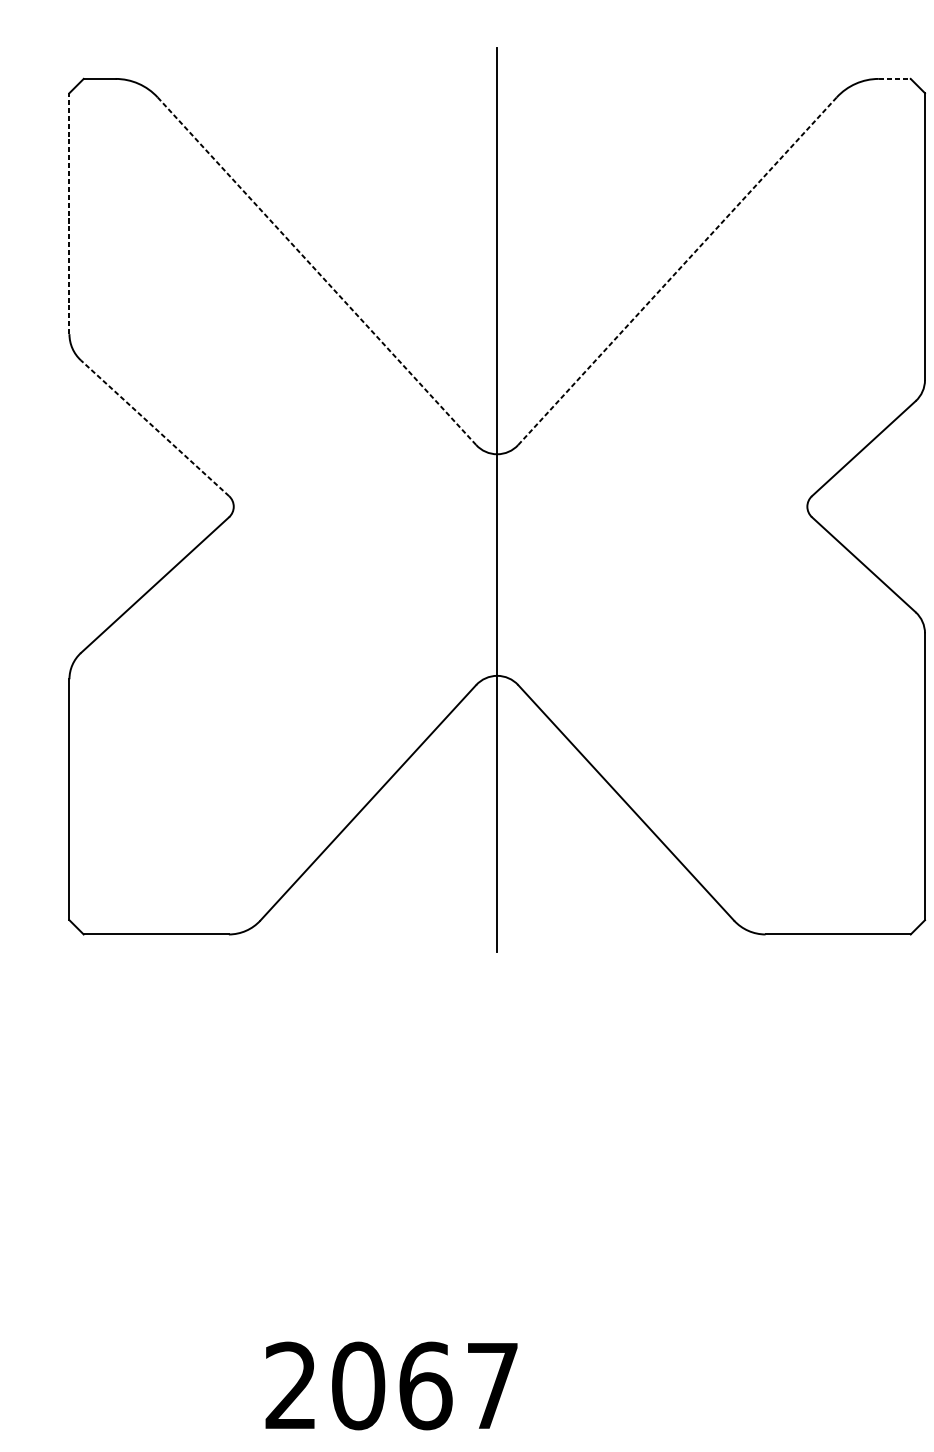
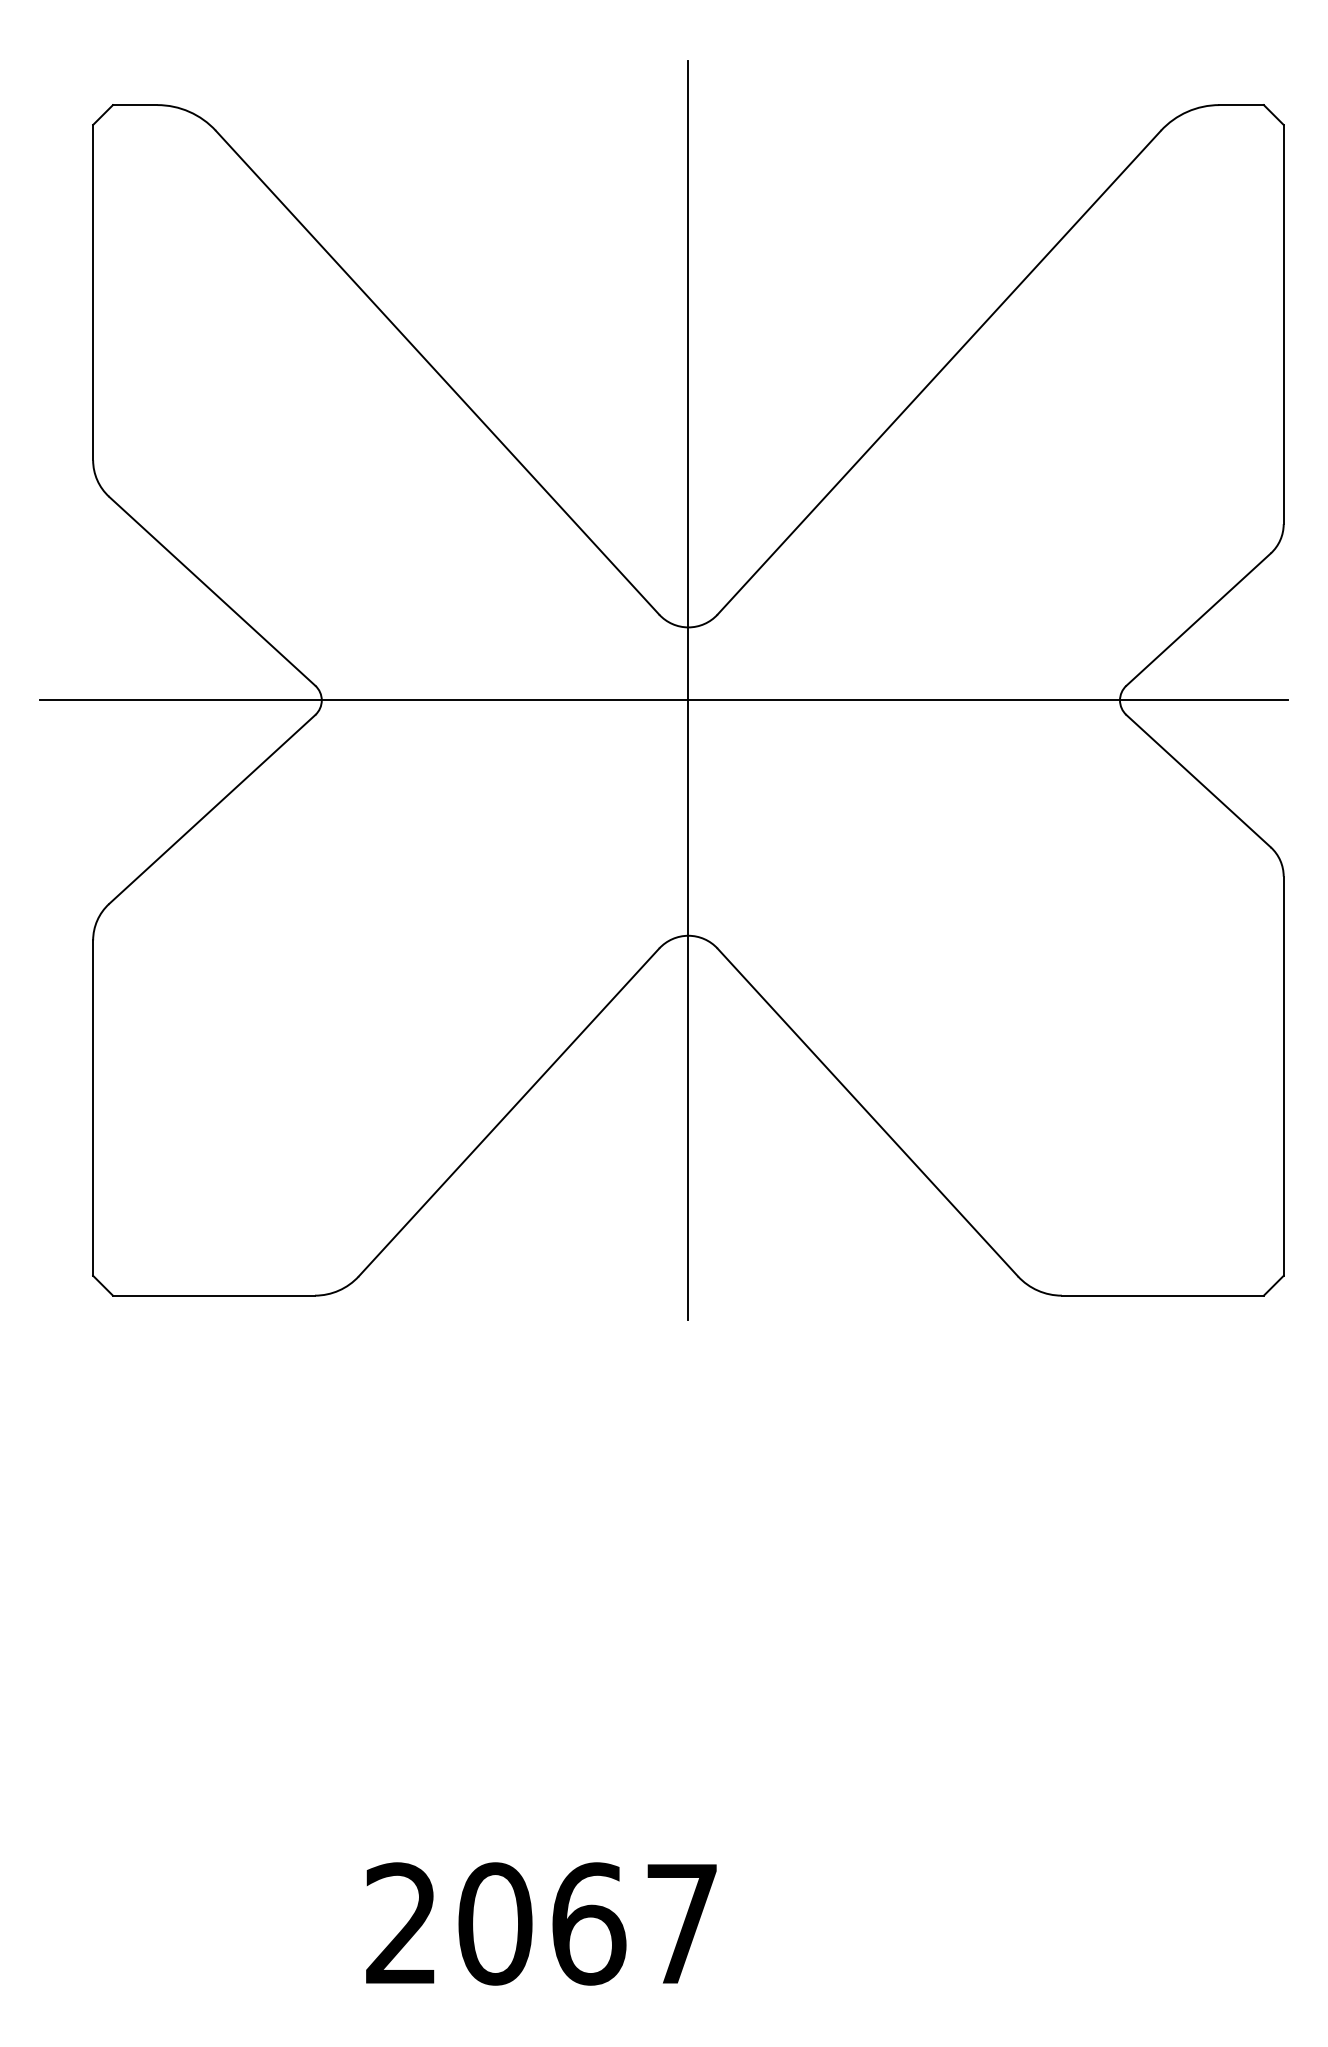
line: (895, 79) -> (1242, 105), dashed -> solid
line: (69, 213) -> (93, 292), dashed -> solid
line: (316, 271) -> (437, 373), dashed -> solid
line: (677, 271) -> (939, 372), dashed -> solid
line: (155, 428) -> (212, 591), dashed -> solid
line: (479, 506) -> (663, 700), added

